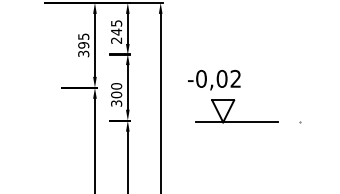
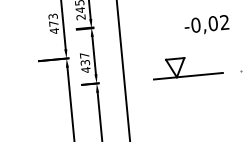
text: (83, 45) -> (53, 23), 395 -> 473
text: (214, 80) -> (206, 25), moved
text: (116, 95) -> (85, 63), 300 -> 437

